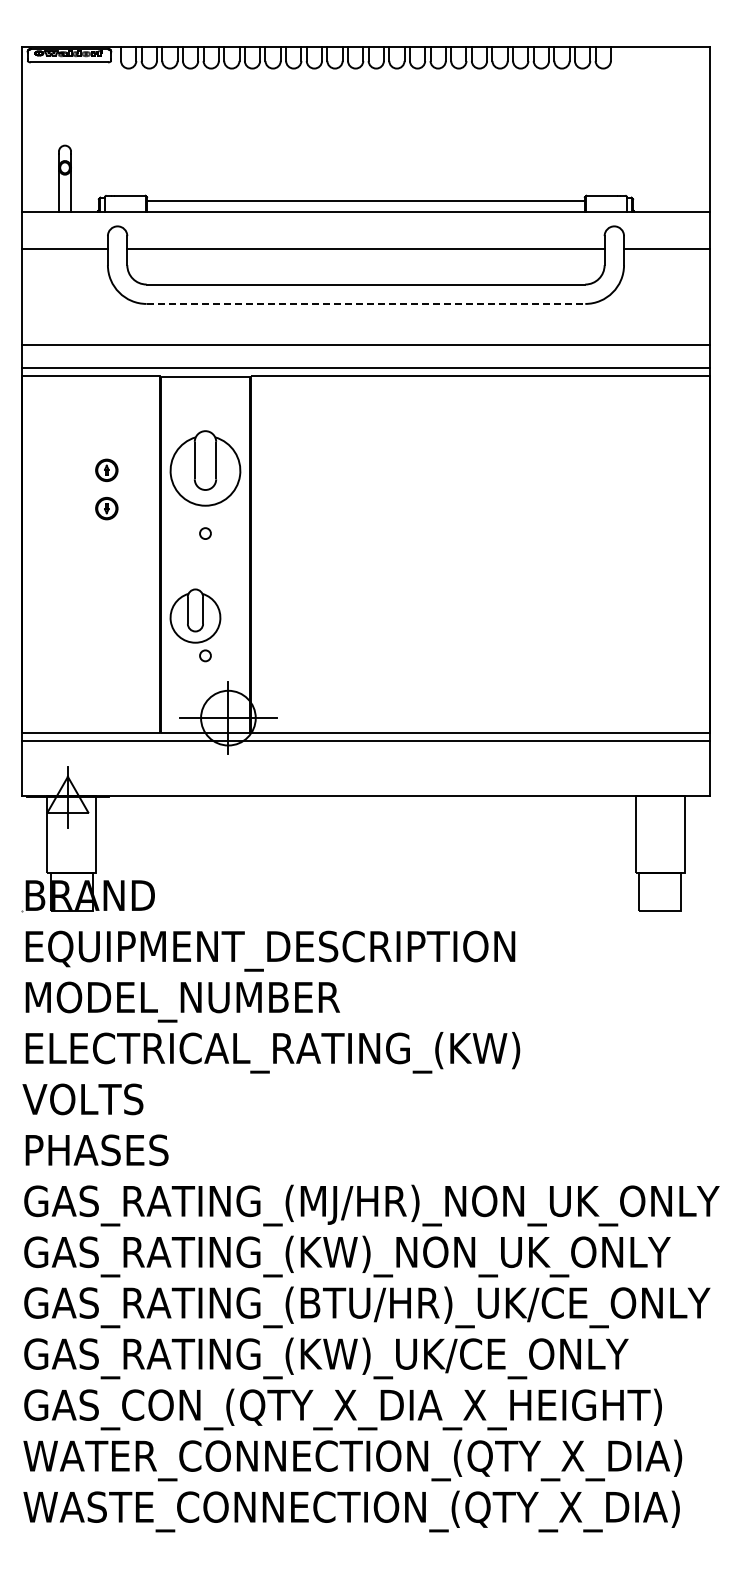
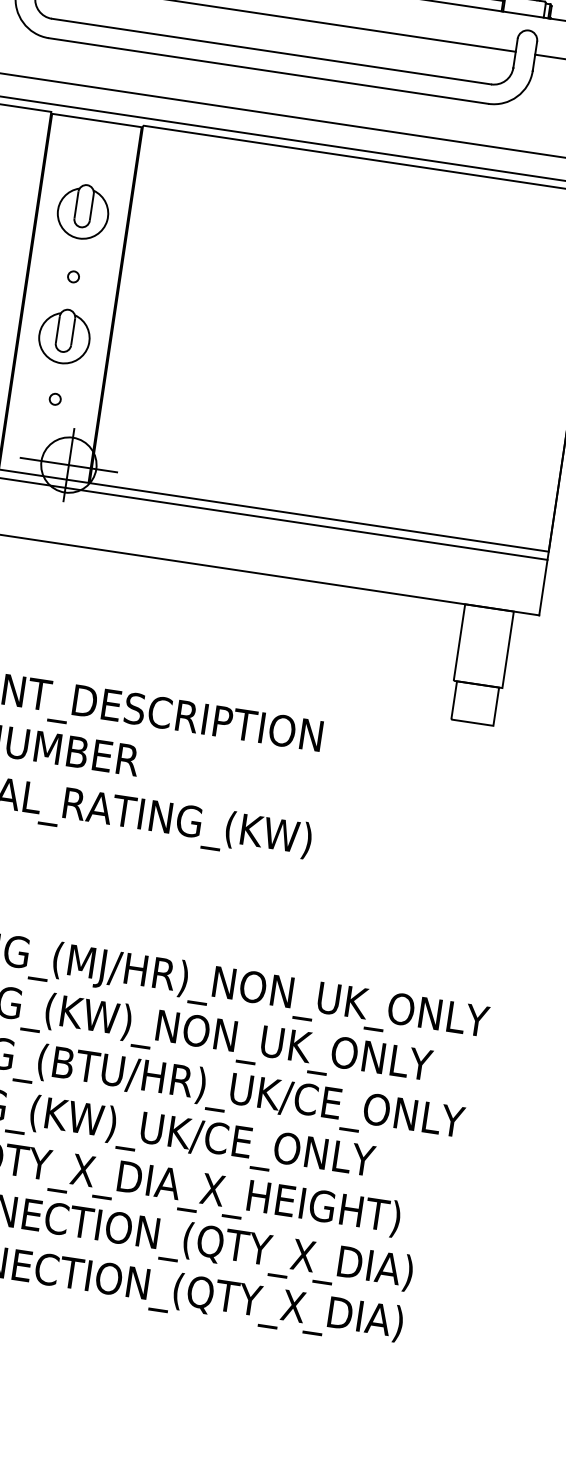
line: (366, 303) -> (269, 70), dashed -> solid
part: (205, 468) -> (83, 211), size x0.71
part: (195, 615) -> (64, 335), moved

